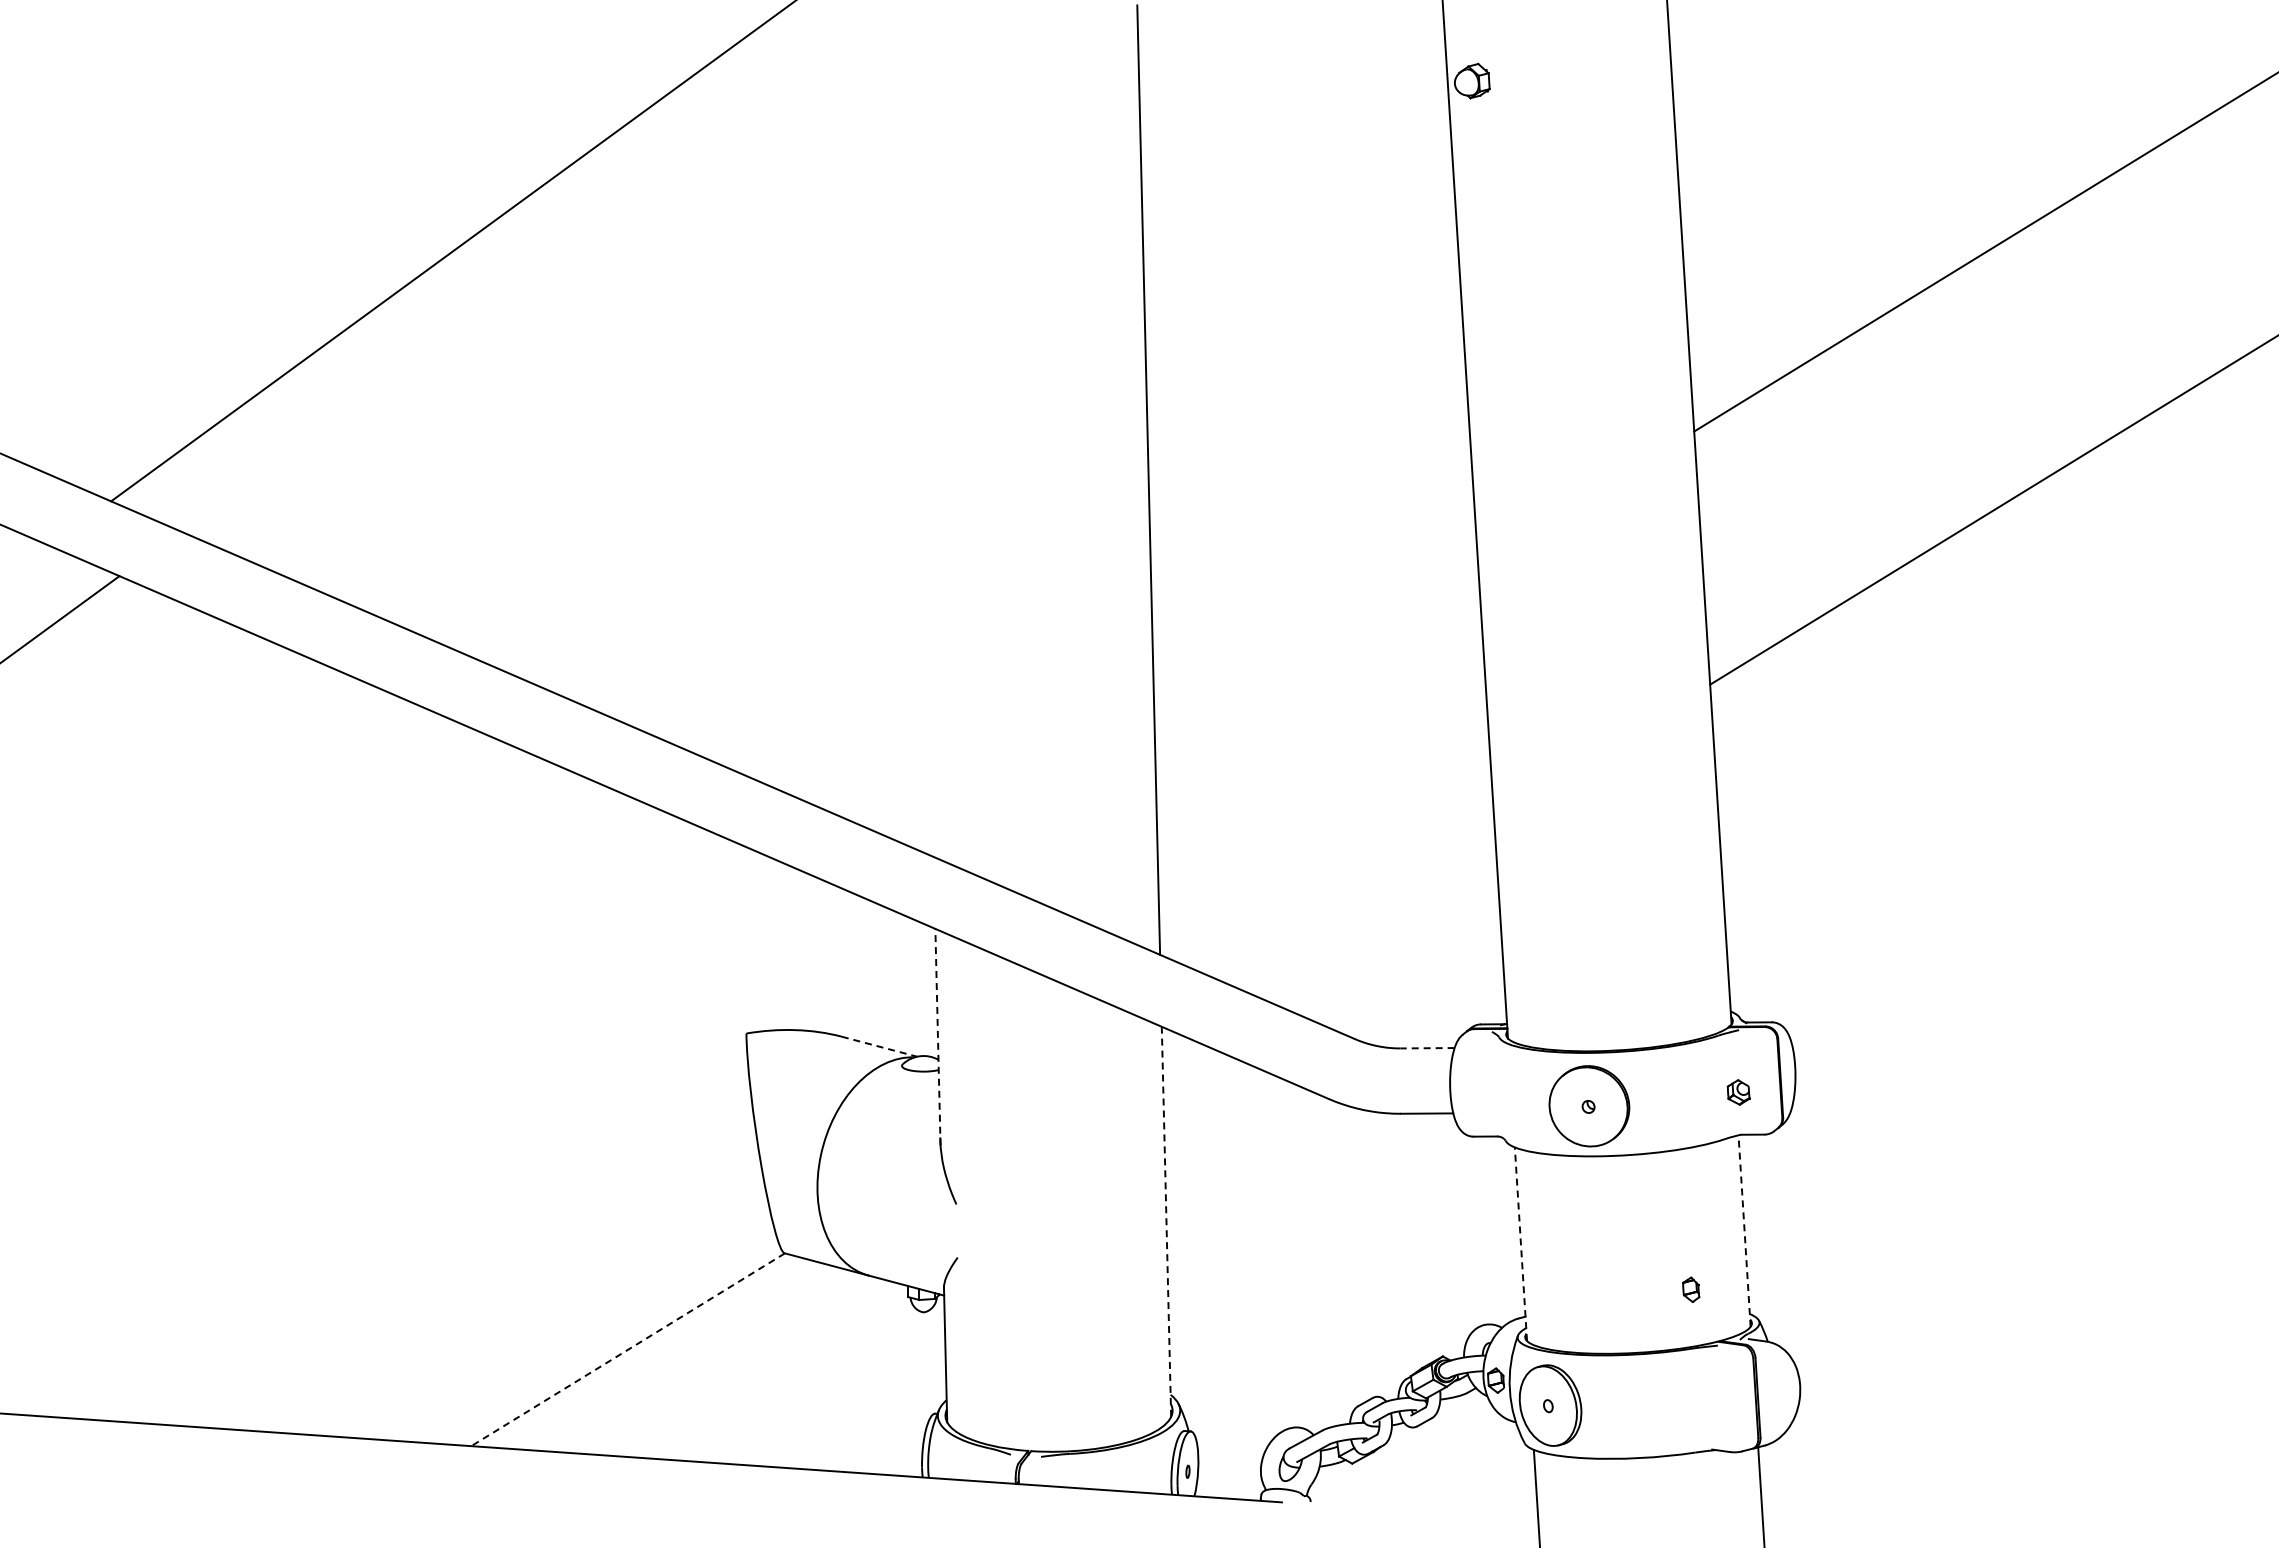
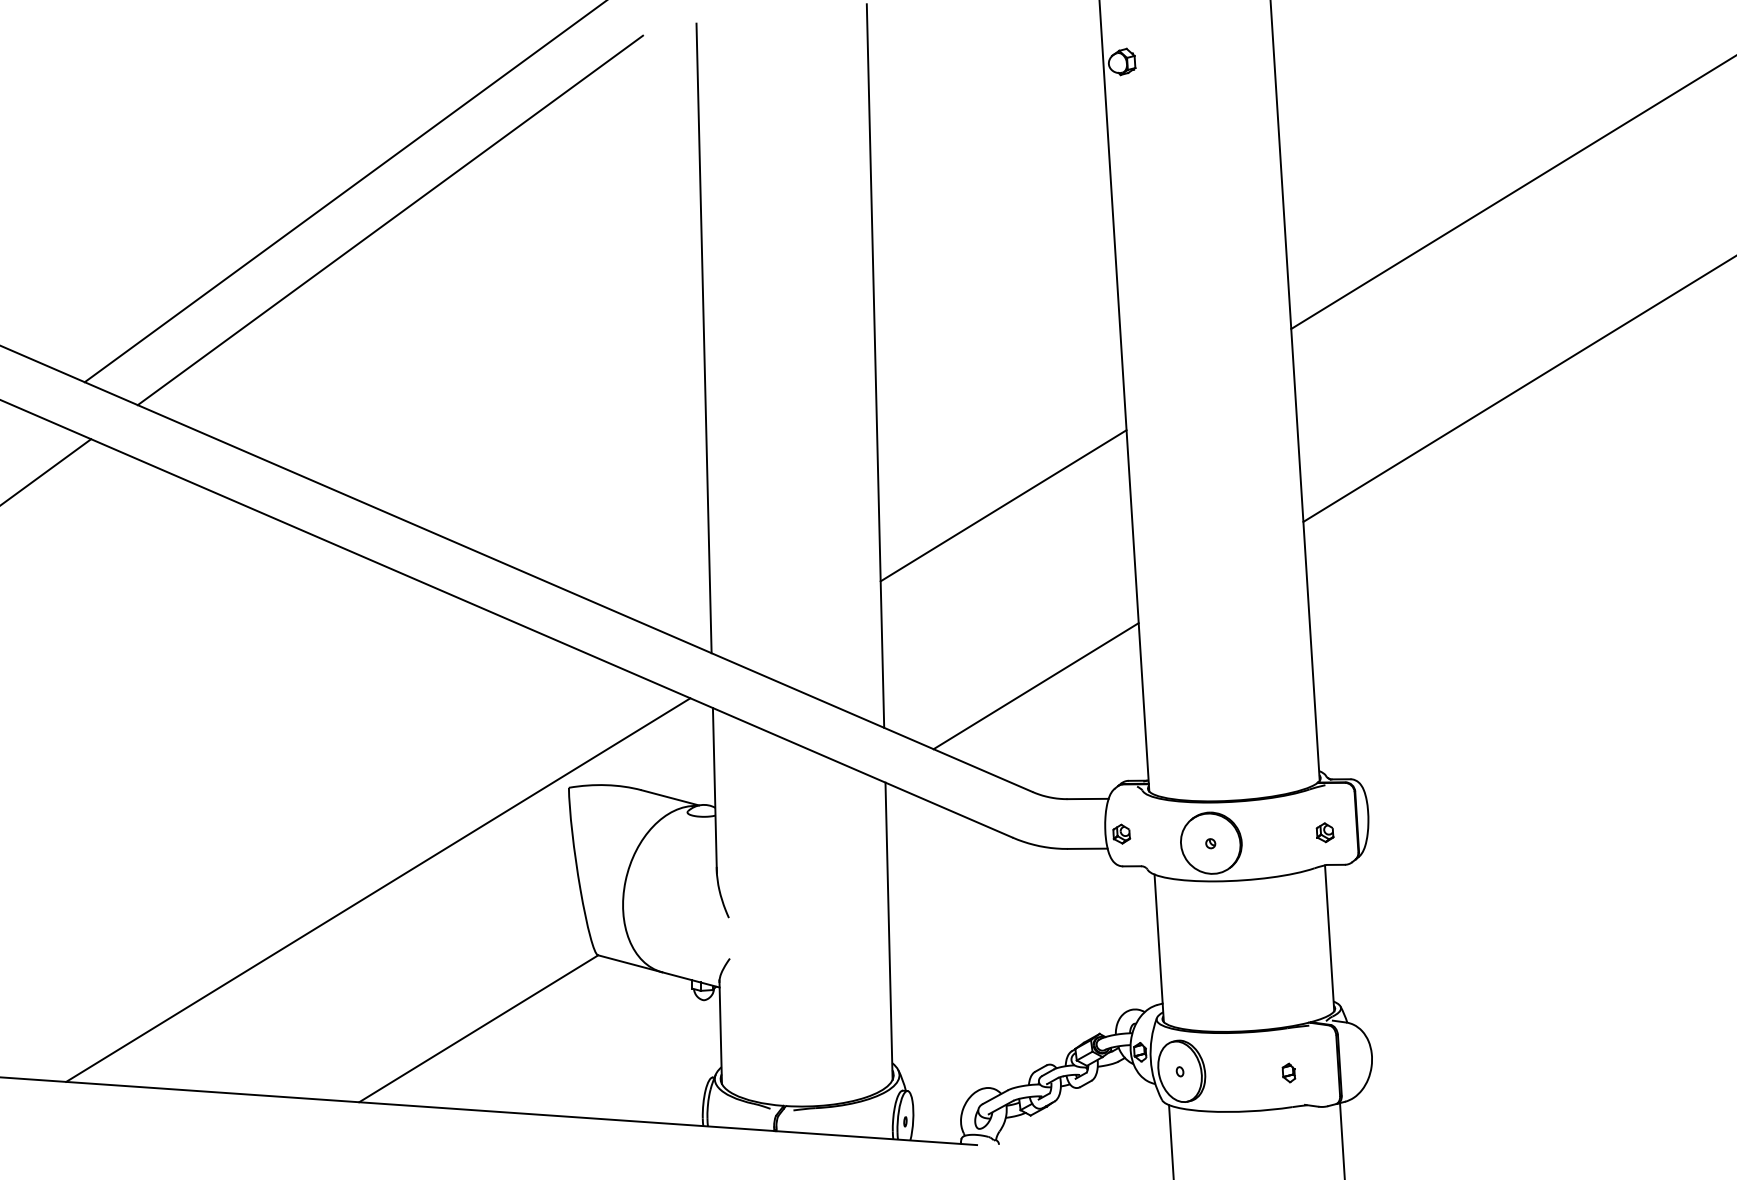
line: (511, 288) -> (389, 220), added
line: (923, 443) -> (703, 338), added
line: (1316, 663) -> (1003, 505), added
line: (1359, 899) -> (1036, 685), added
line: (937, 1036) -> (714, 790), dashed -> solid
line: (879, 1046) -> (670, 797), dashed -> solid
line: (1427, 1048) -> (1087, 799), dashed -> solid
part: (1471, 1094) -> (1121, 834), added
line: (495, 1167) -> (377, 889), added
line: (1166, 1221) -> (889, 931), dashed -> solid
line: (1744, 1231) -> (1329, 938), dashed -> solid
line: (1520, 1244) -> (1158, 948), dashed -> solid
part: (1691, 1289) -> (1289, 1072), moved
line: (627, 1350) -> (478, 1029), dashed -> solid

